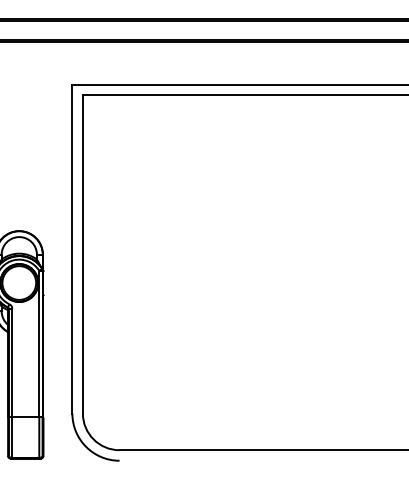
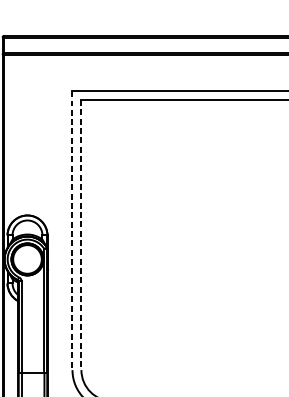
line: (72, 249) -> (72, 231), solid -> dashed
line: (82, 254) -> (81, 235), solid -> dashed

